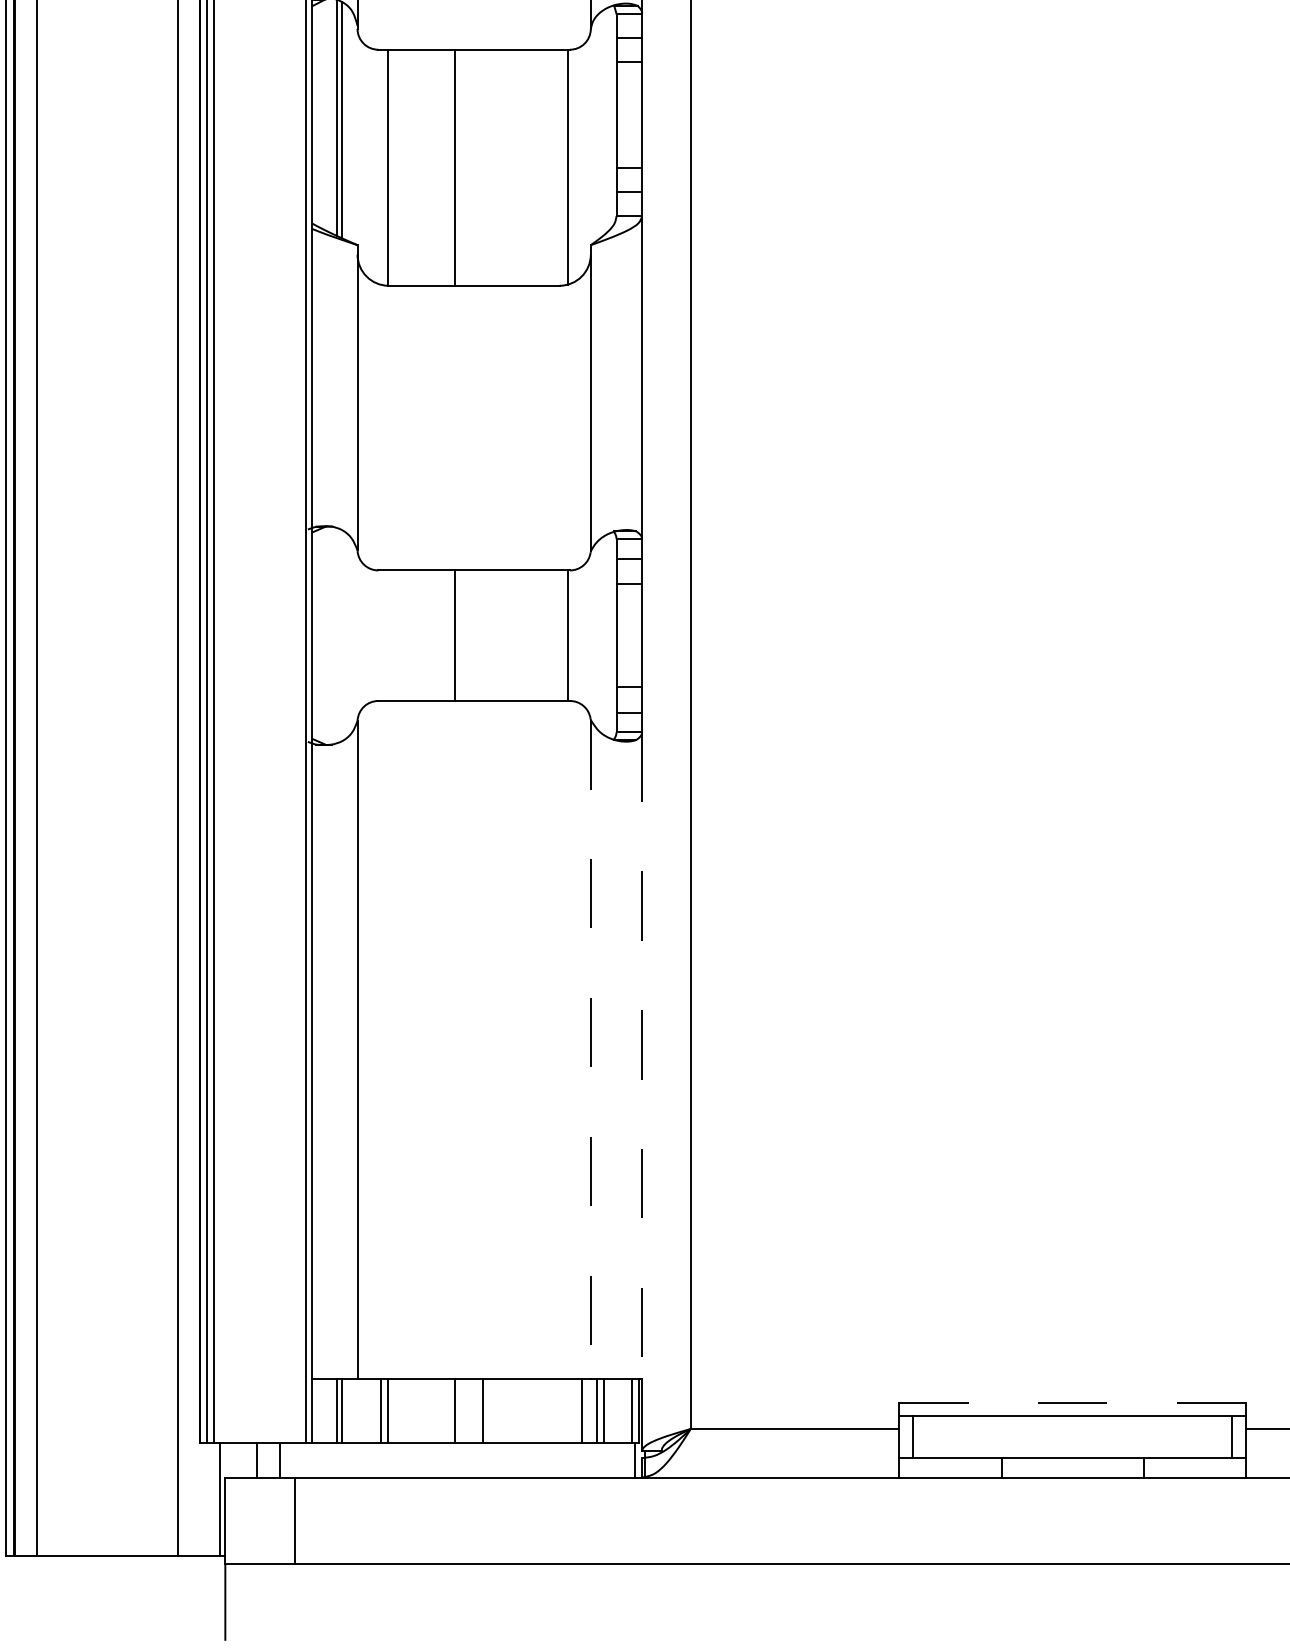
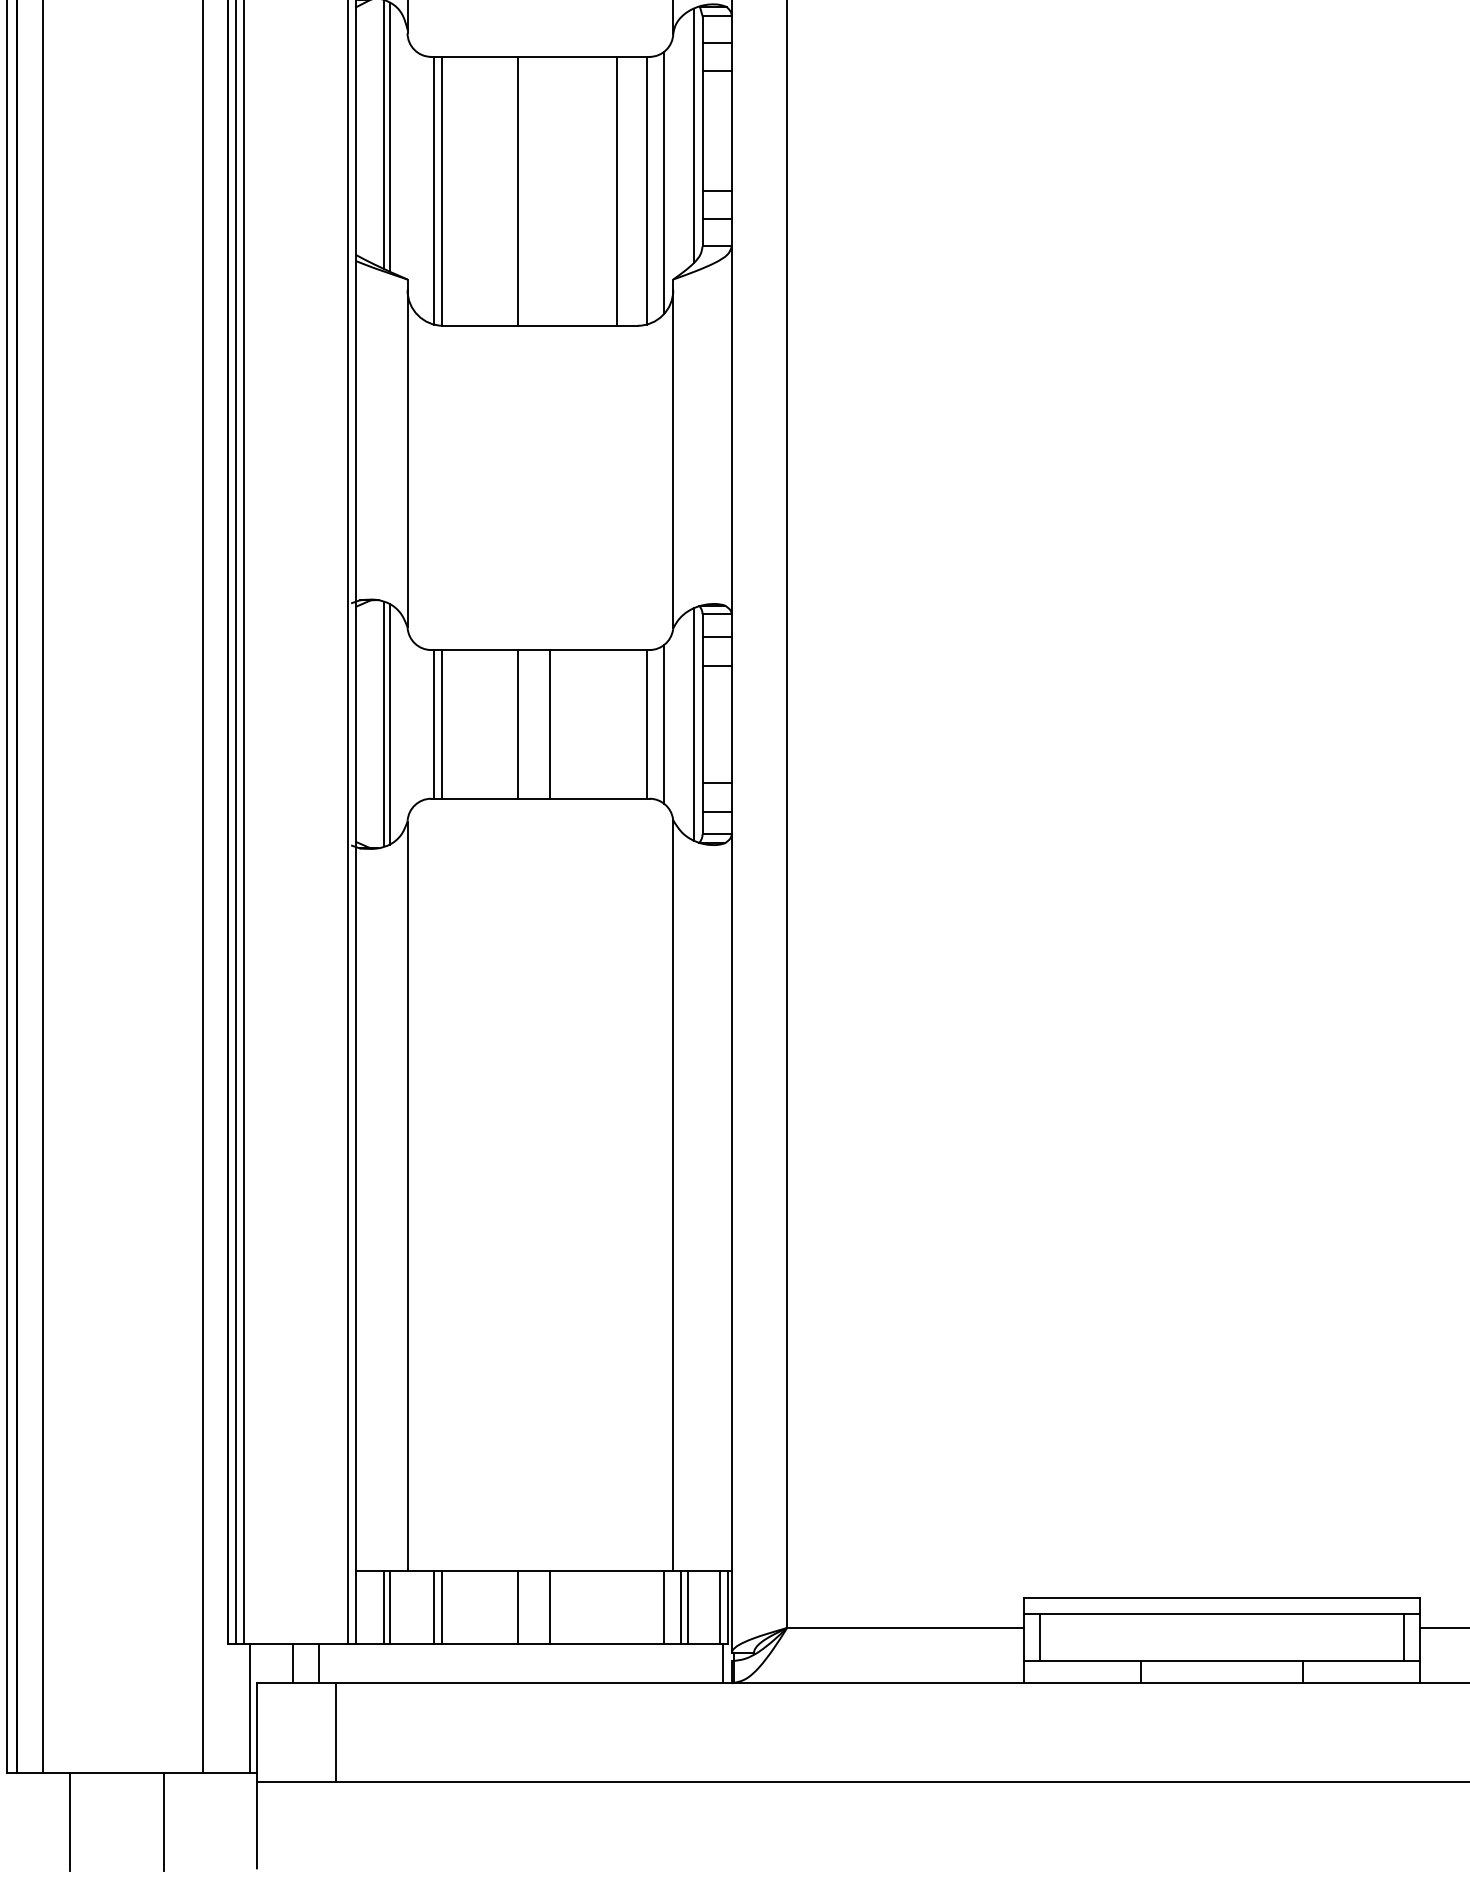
line: (609, 118) -> (694, 135), added
line: (583, 159) -> (664, 182), added
line: (381, 167) -> (434, 190), added
line: (541, 167) -> (617, 190), added
line: (583, 634) -> (664, 723), added
line: (337, 635) -> (384, 724), added
line: (341, 635) -> (389, 724), added
line: (381, 635) -> (434, 724), added
line: (388, 635) -> (442, 724), added
line: (483, 635) -> (550, 724), added
line: (609, 635) -> (694, 724), added
line: (591, 1050) -> (673, 1196), dashed -> solid
line: (641, 1056) -> (731, 1203), dashed -> solid
line: (1072, 1402) -> (1222, 1597), dashed -> solid
line: (60, 1598) -> (69, 1821), added
line: (144, 1598) -> (164, 1821), added

